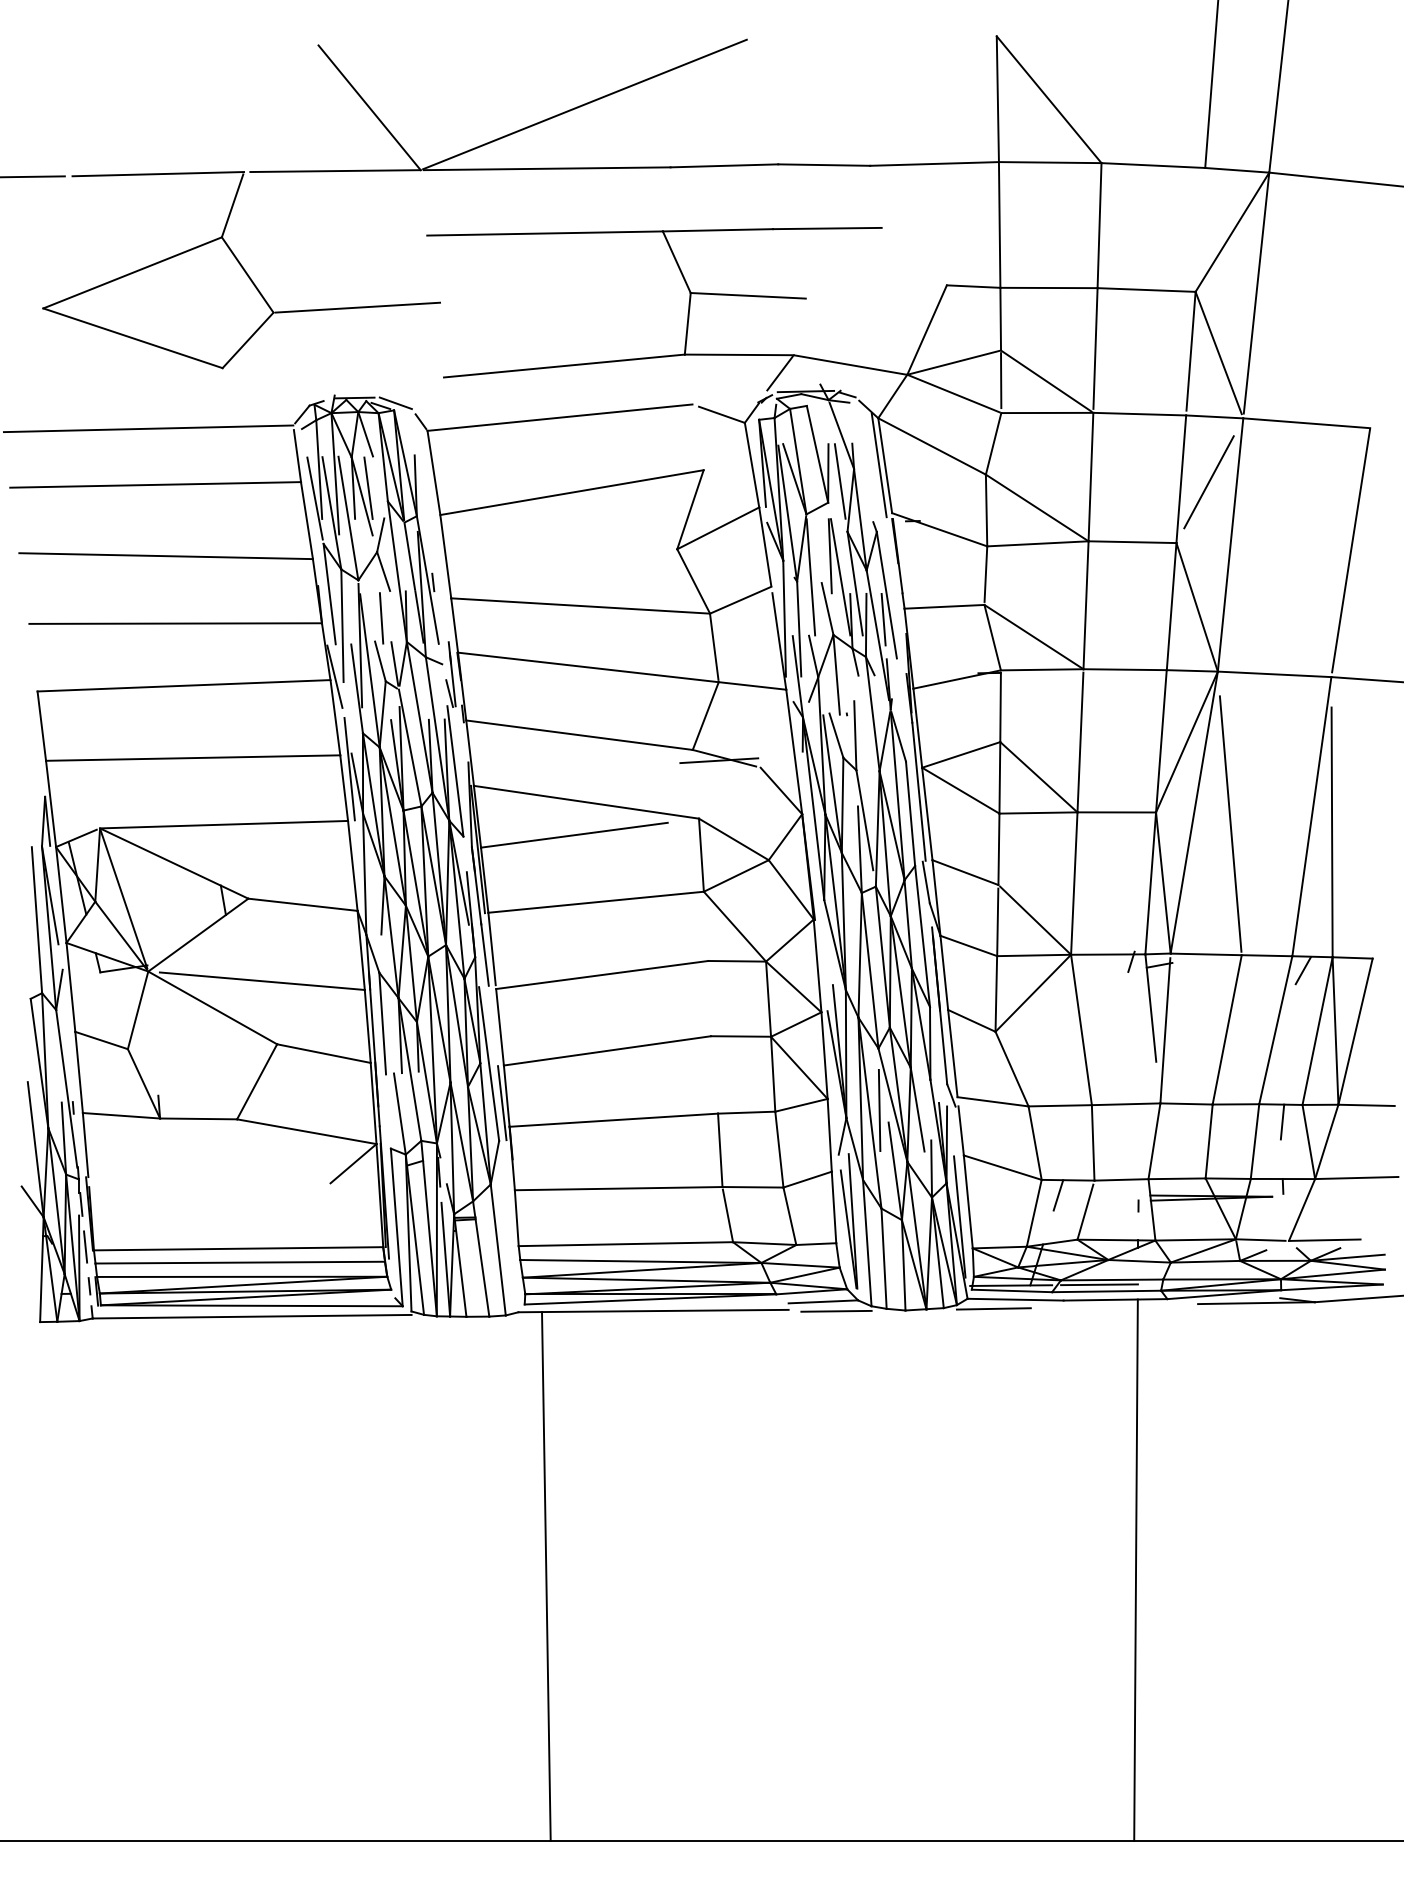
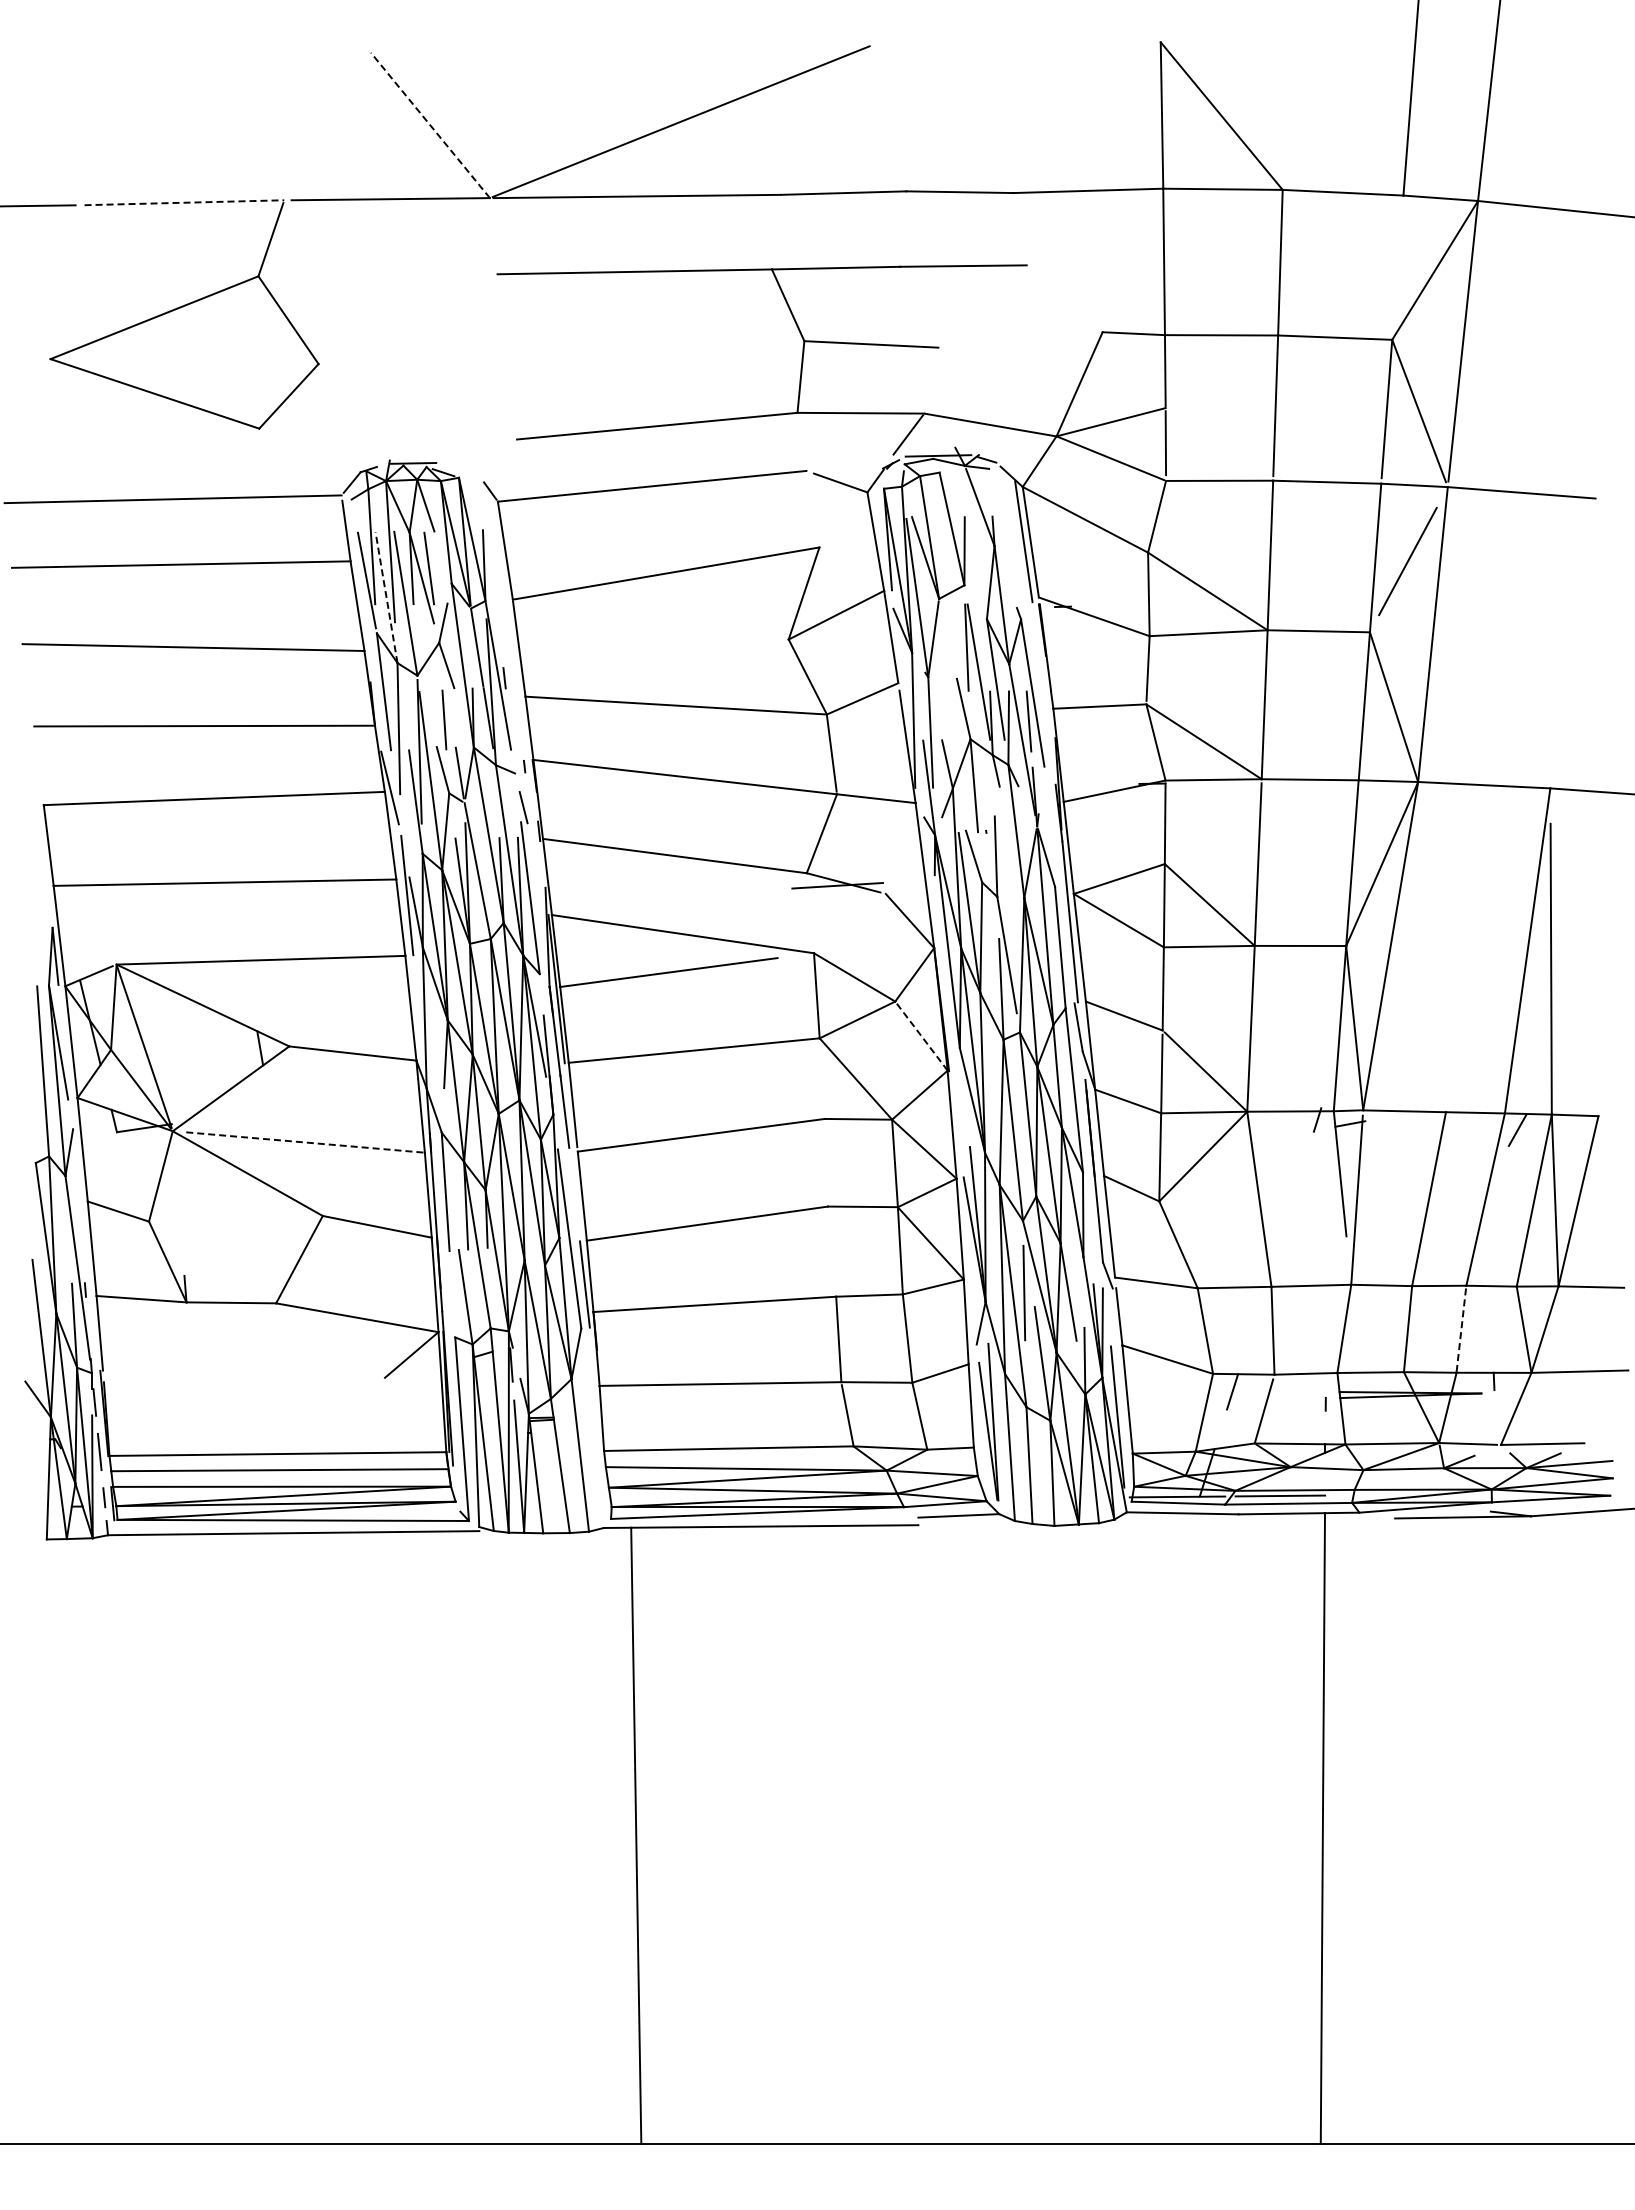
line: (369, 107) -> (430, 125), solid -> dashed
line: (158, 173) -> (184, 202), solid -> dashed
line: (357, 307) -> (416, 357), removed
line: (1047, 381) -> (1219, 444), removed
line: (395, 403) -> (460, 469), removed
line: (840, 481) -> (978, 560), removed
line: (331, 513) -> (386, 597), solid -> dashed
line: (1351, 550) -> (1573, 641), removed
line: (811, 576) -> (944, 671), removed
line: (452, 673) -> (526, 784), removed
line: (1230, 824) -> (1432, 959), removed
line: (791, 889) -> (921, 1035), solid -> dashed
line: (262, 981) -> (305, 1142), solid -> dashed
line: (1282, 1122) -> (1493, 1306), removed
line: (1255, 1140) -> (1461, 1328), solid -> dashed
line: (993, 1308) -> (1157, 1523), removed
line: (836, 1310) -> (974, 1526), removed

